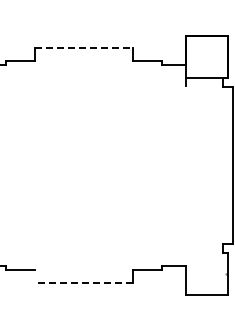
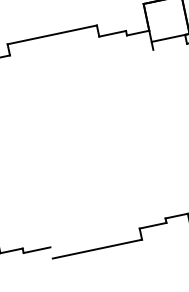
line: (83, 48) -> (52, 35), dashed -> solid
line: (83, 282) -> (97, 249), dashed -> solid

